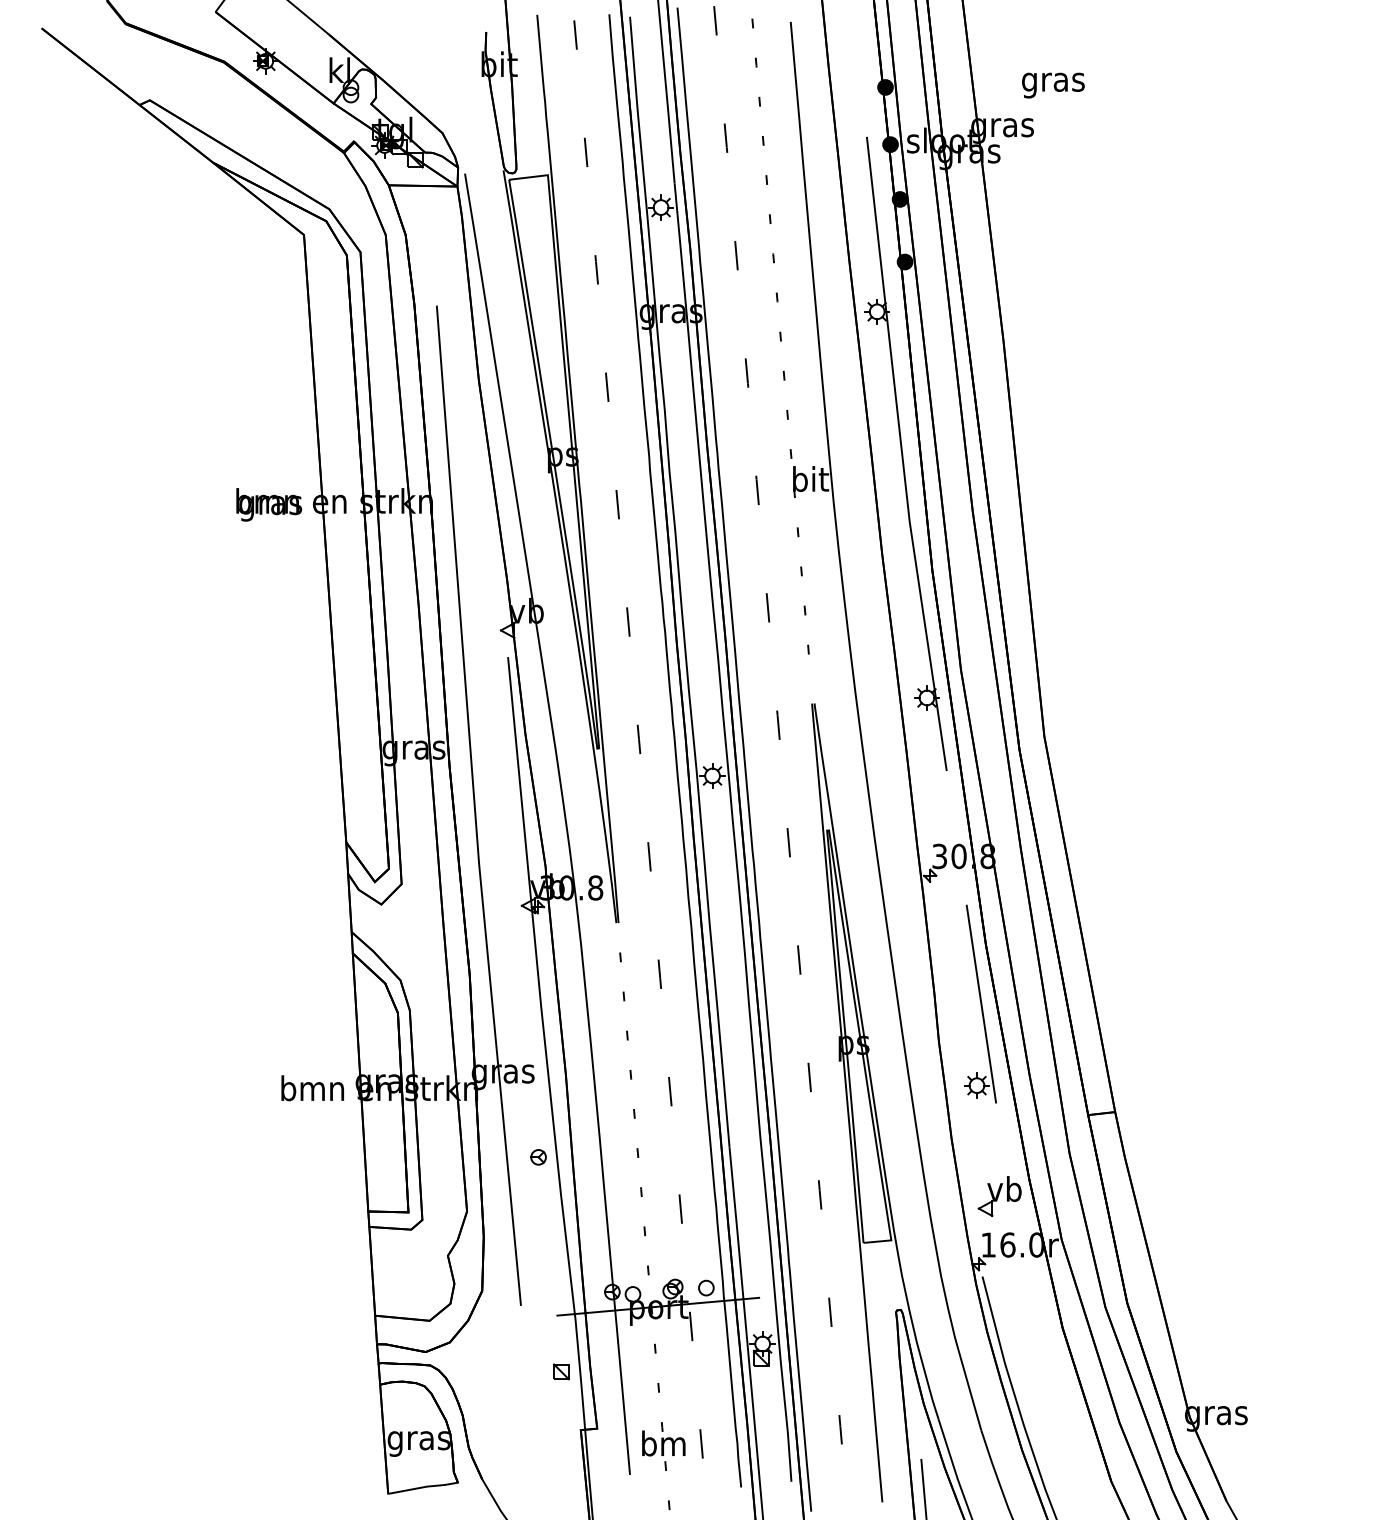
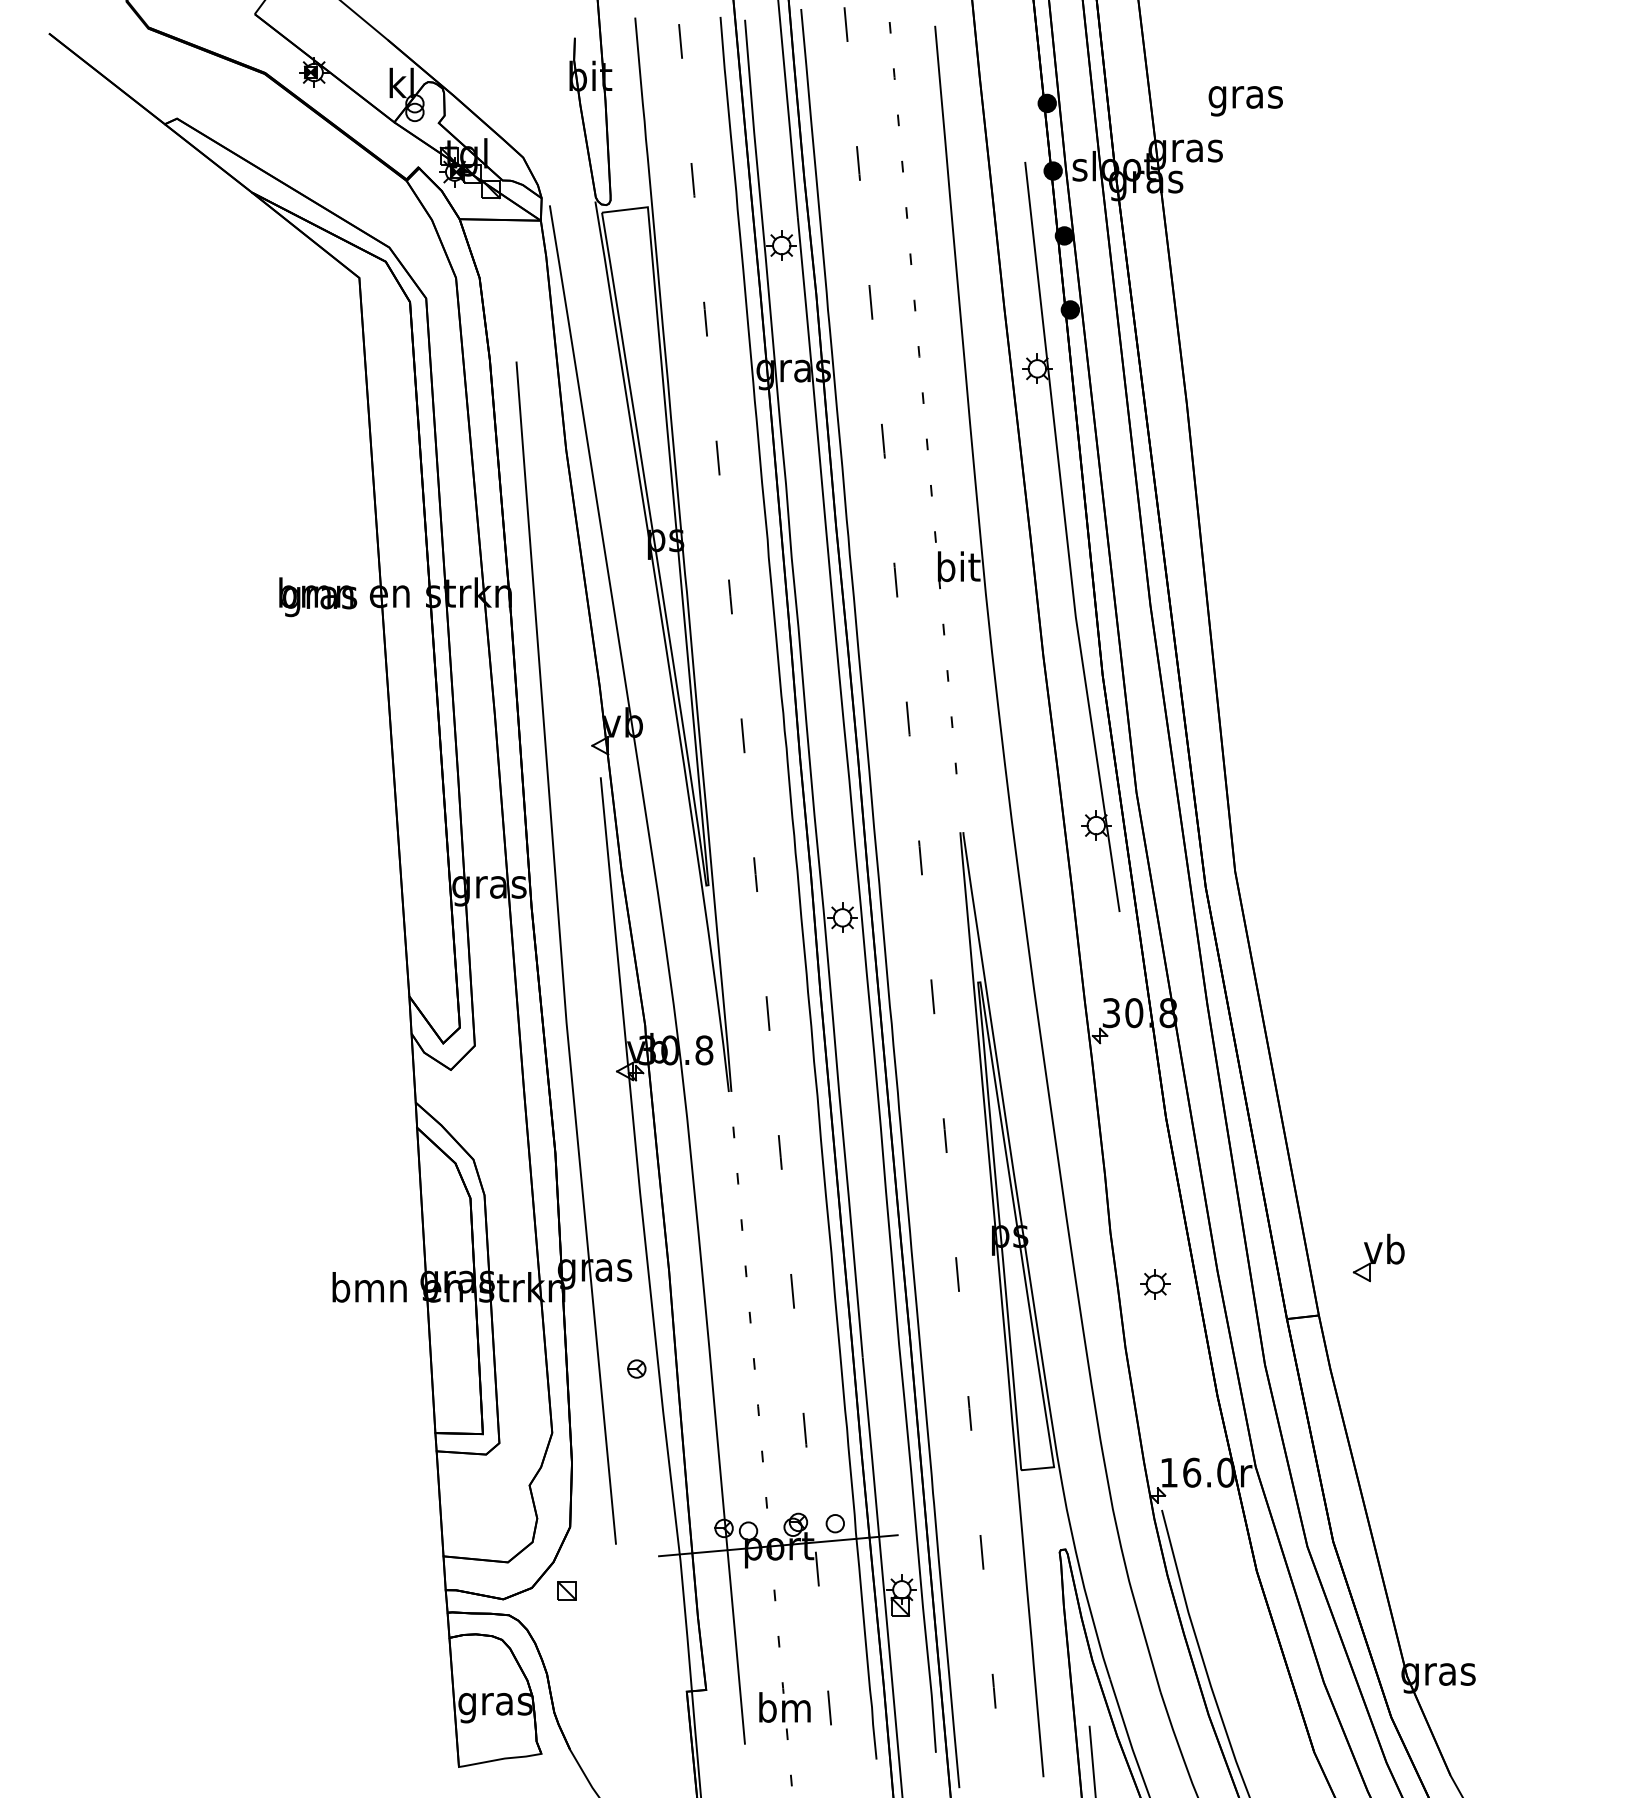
line: (981, 1003) -> (1160, 1187), removed
part: (999, 1196) -> (1378, 1258), moved
part: (561, 1371) -> (566, 1590), moved

